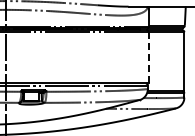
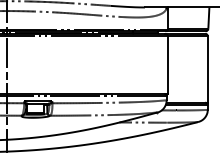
line: (148, 57) -> (167, 64), dashed -> solid

